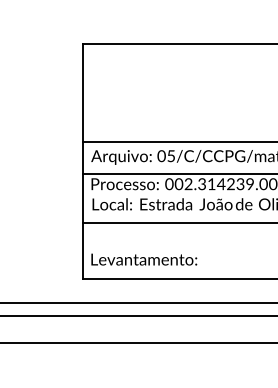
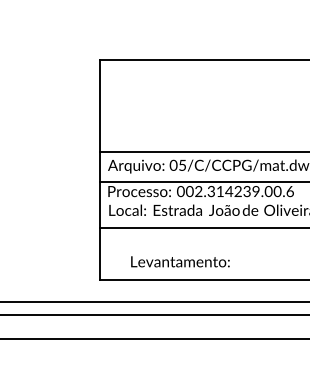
text: (144, 259) -> (180, 261), moved

